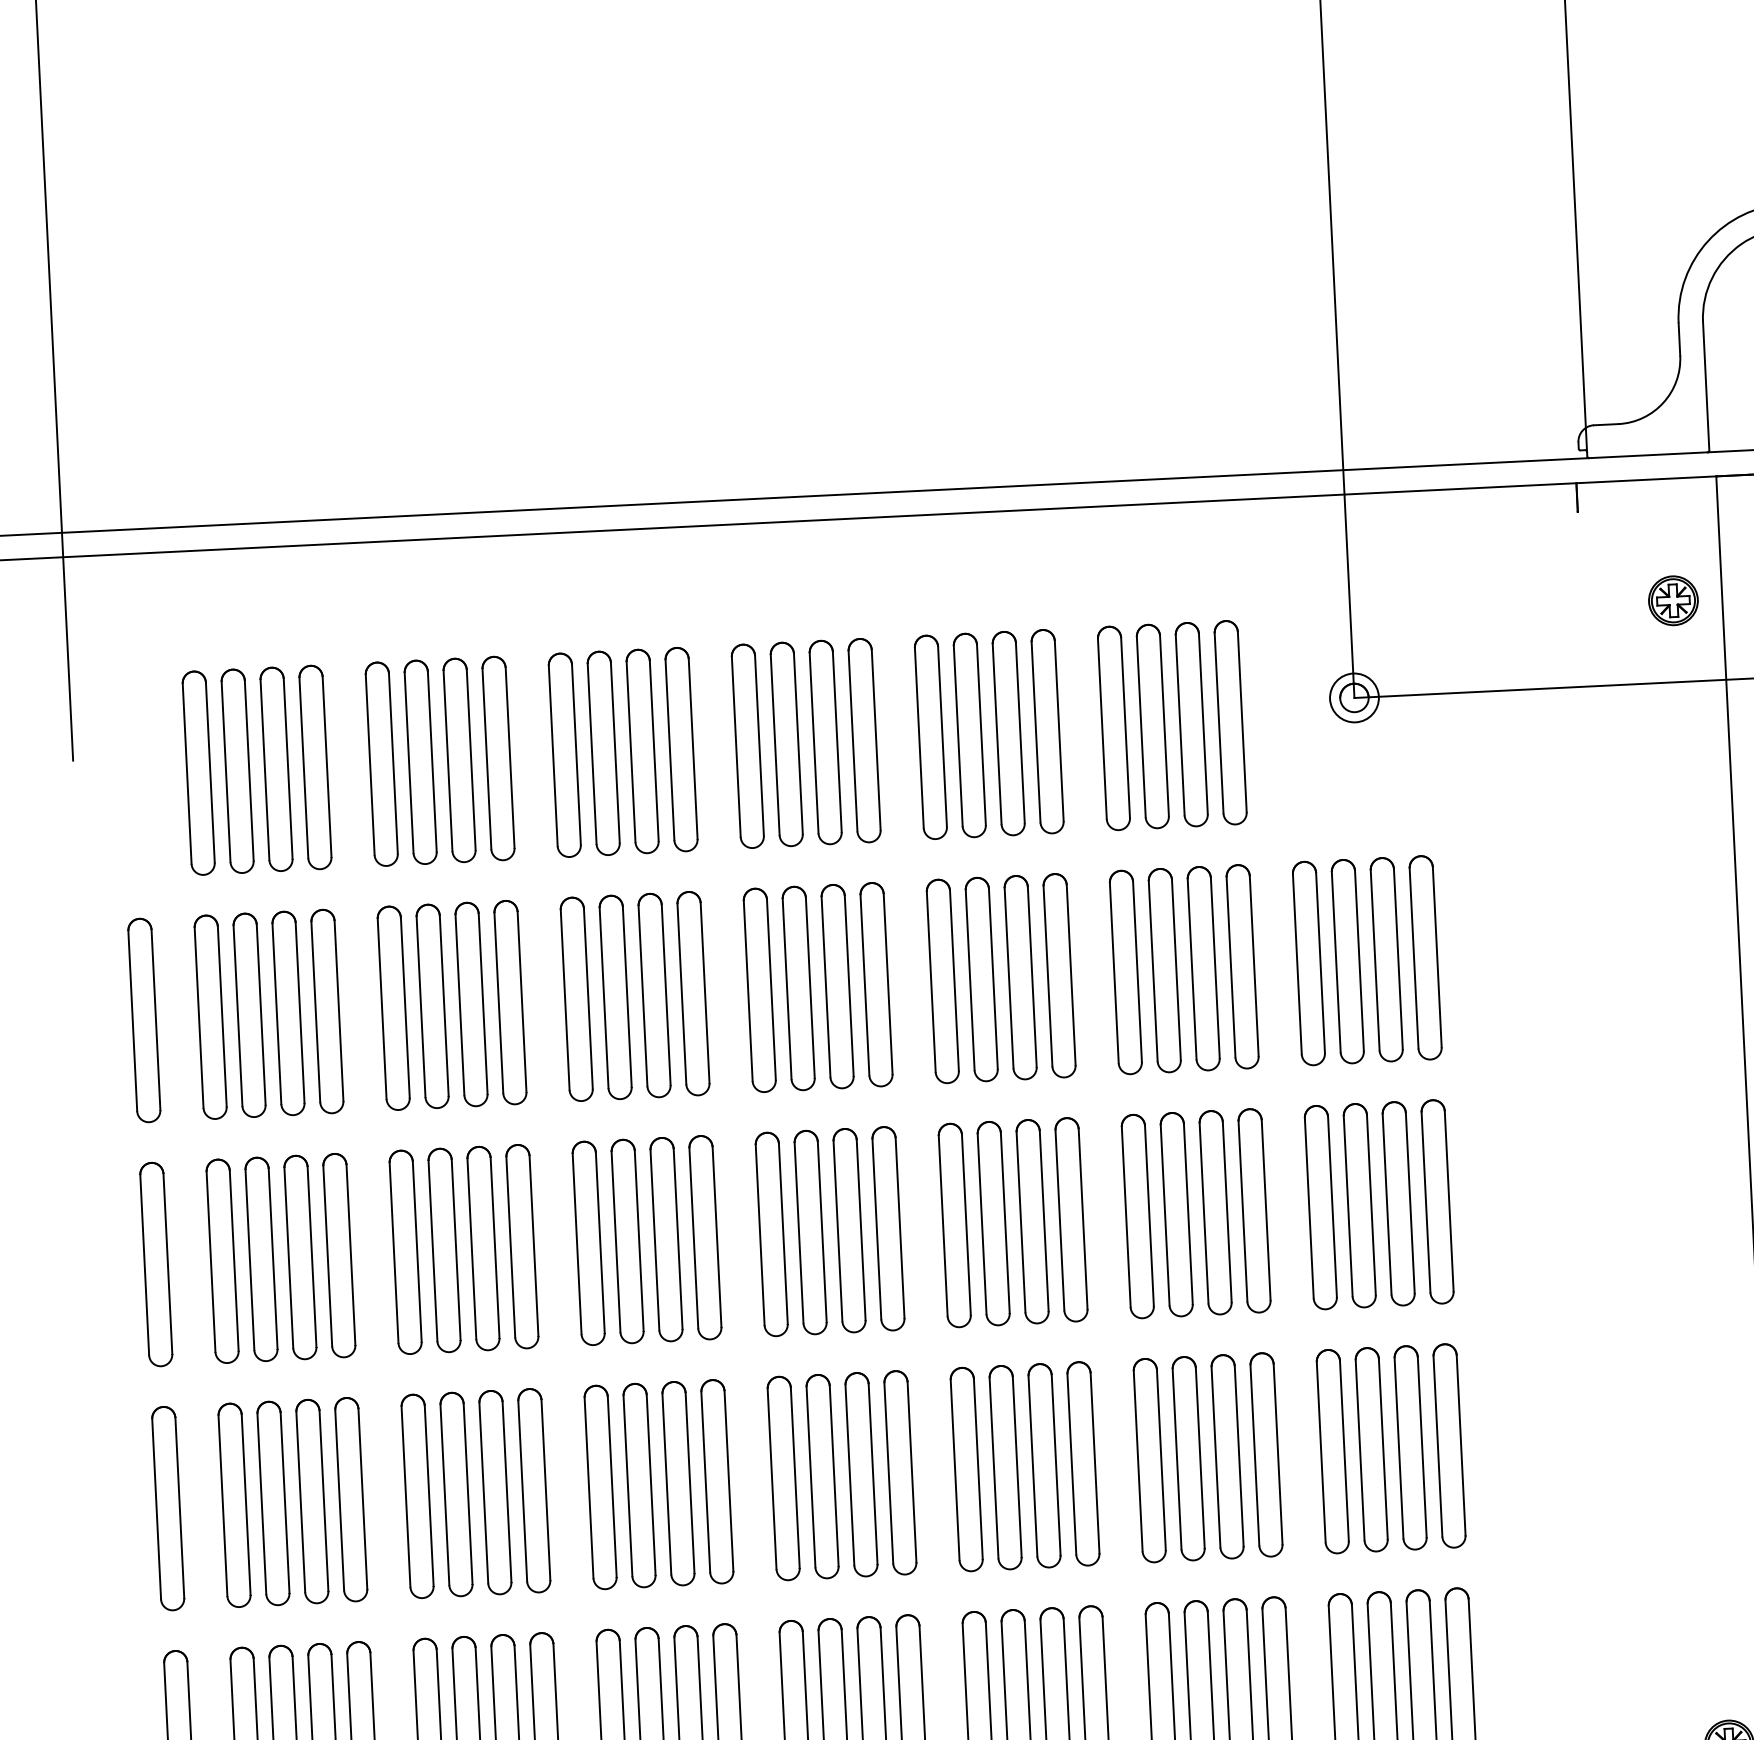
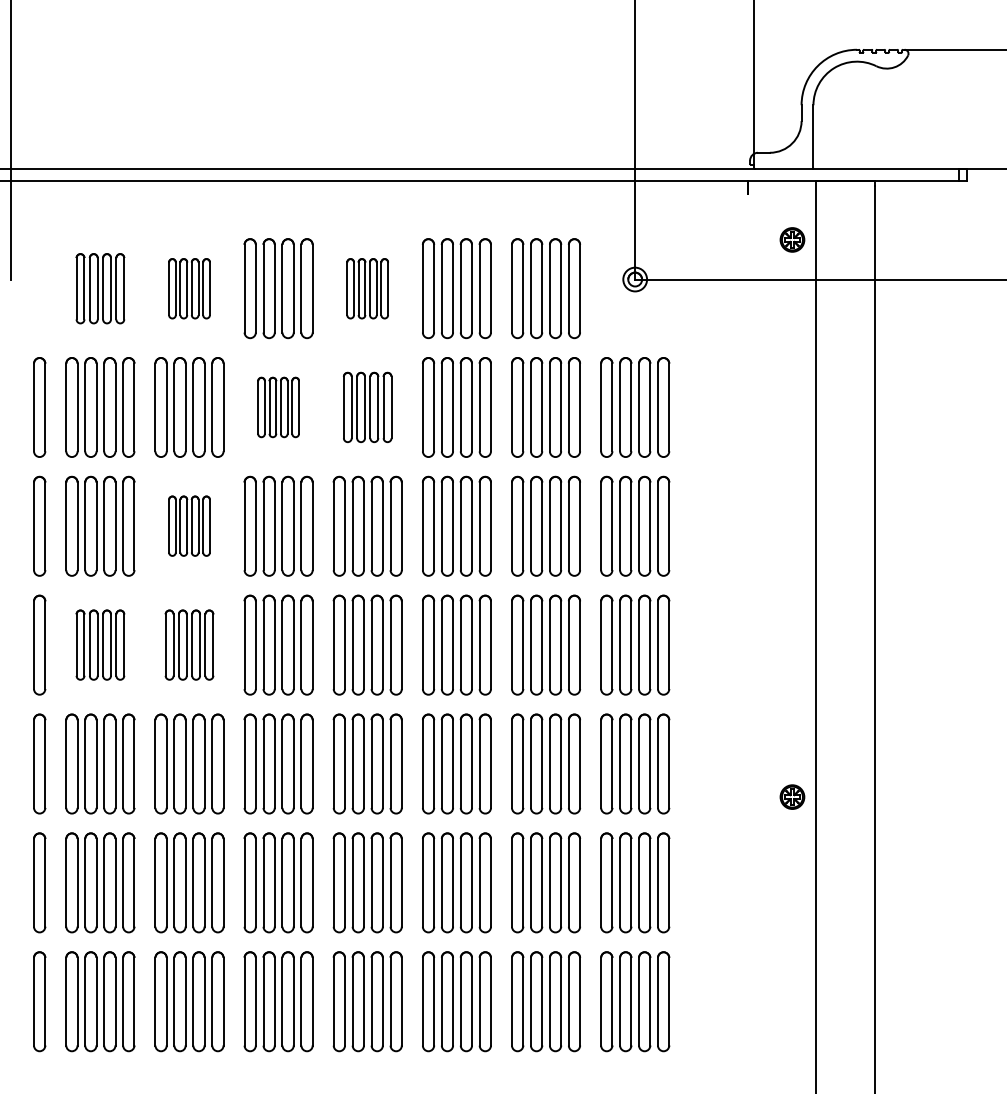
part: (805, 743) -> (367, 288), size x0.6
part: (440, 761) -> (189, 288), size x0.6
part: (257, 770) -> (100, 288), size x0.7
part: (817, 987) -> (367, 407), size x0.7
part: (634, 996) -> (278, 407), size x0.6
part: (463, 1247) -> (189, 525), size x0.6
part: (475, 1492) -> (189, 644), size x0.7
part: (293, 1501) -> (100, 644), size x0.7

